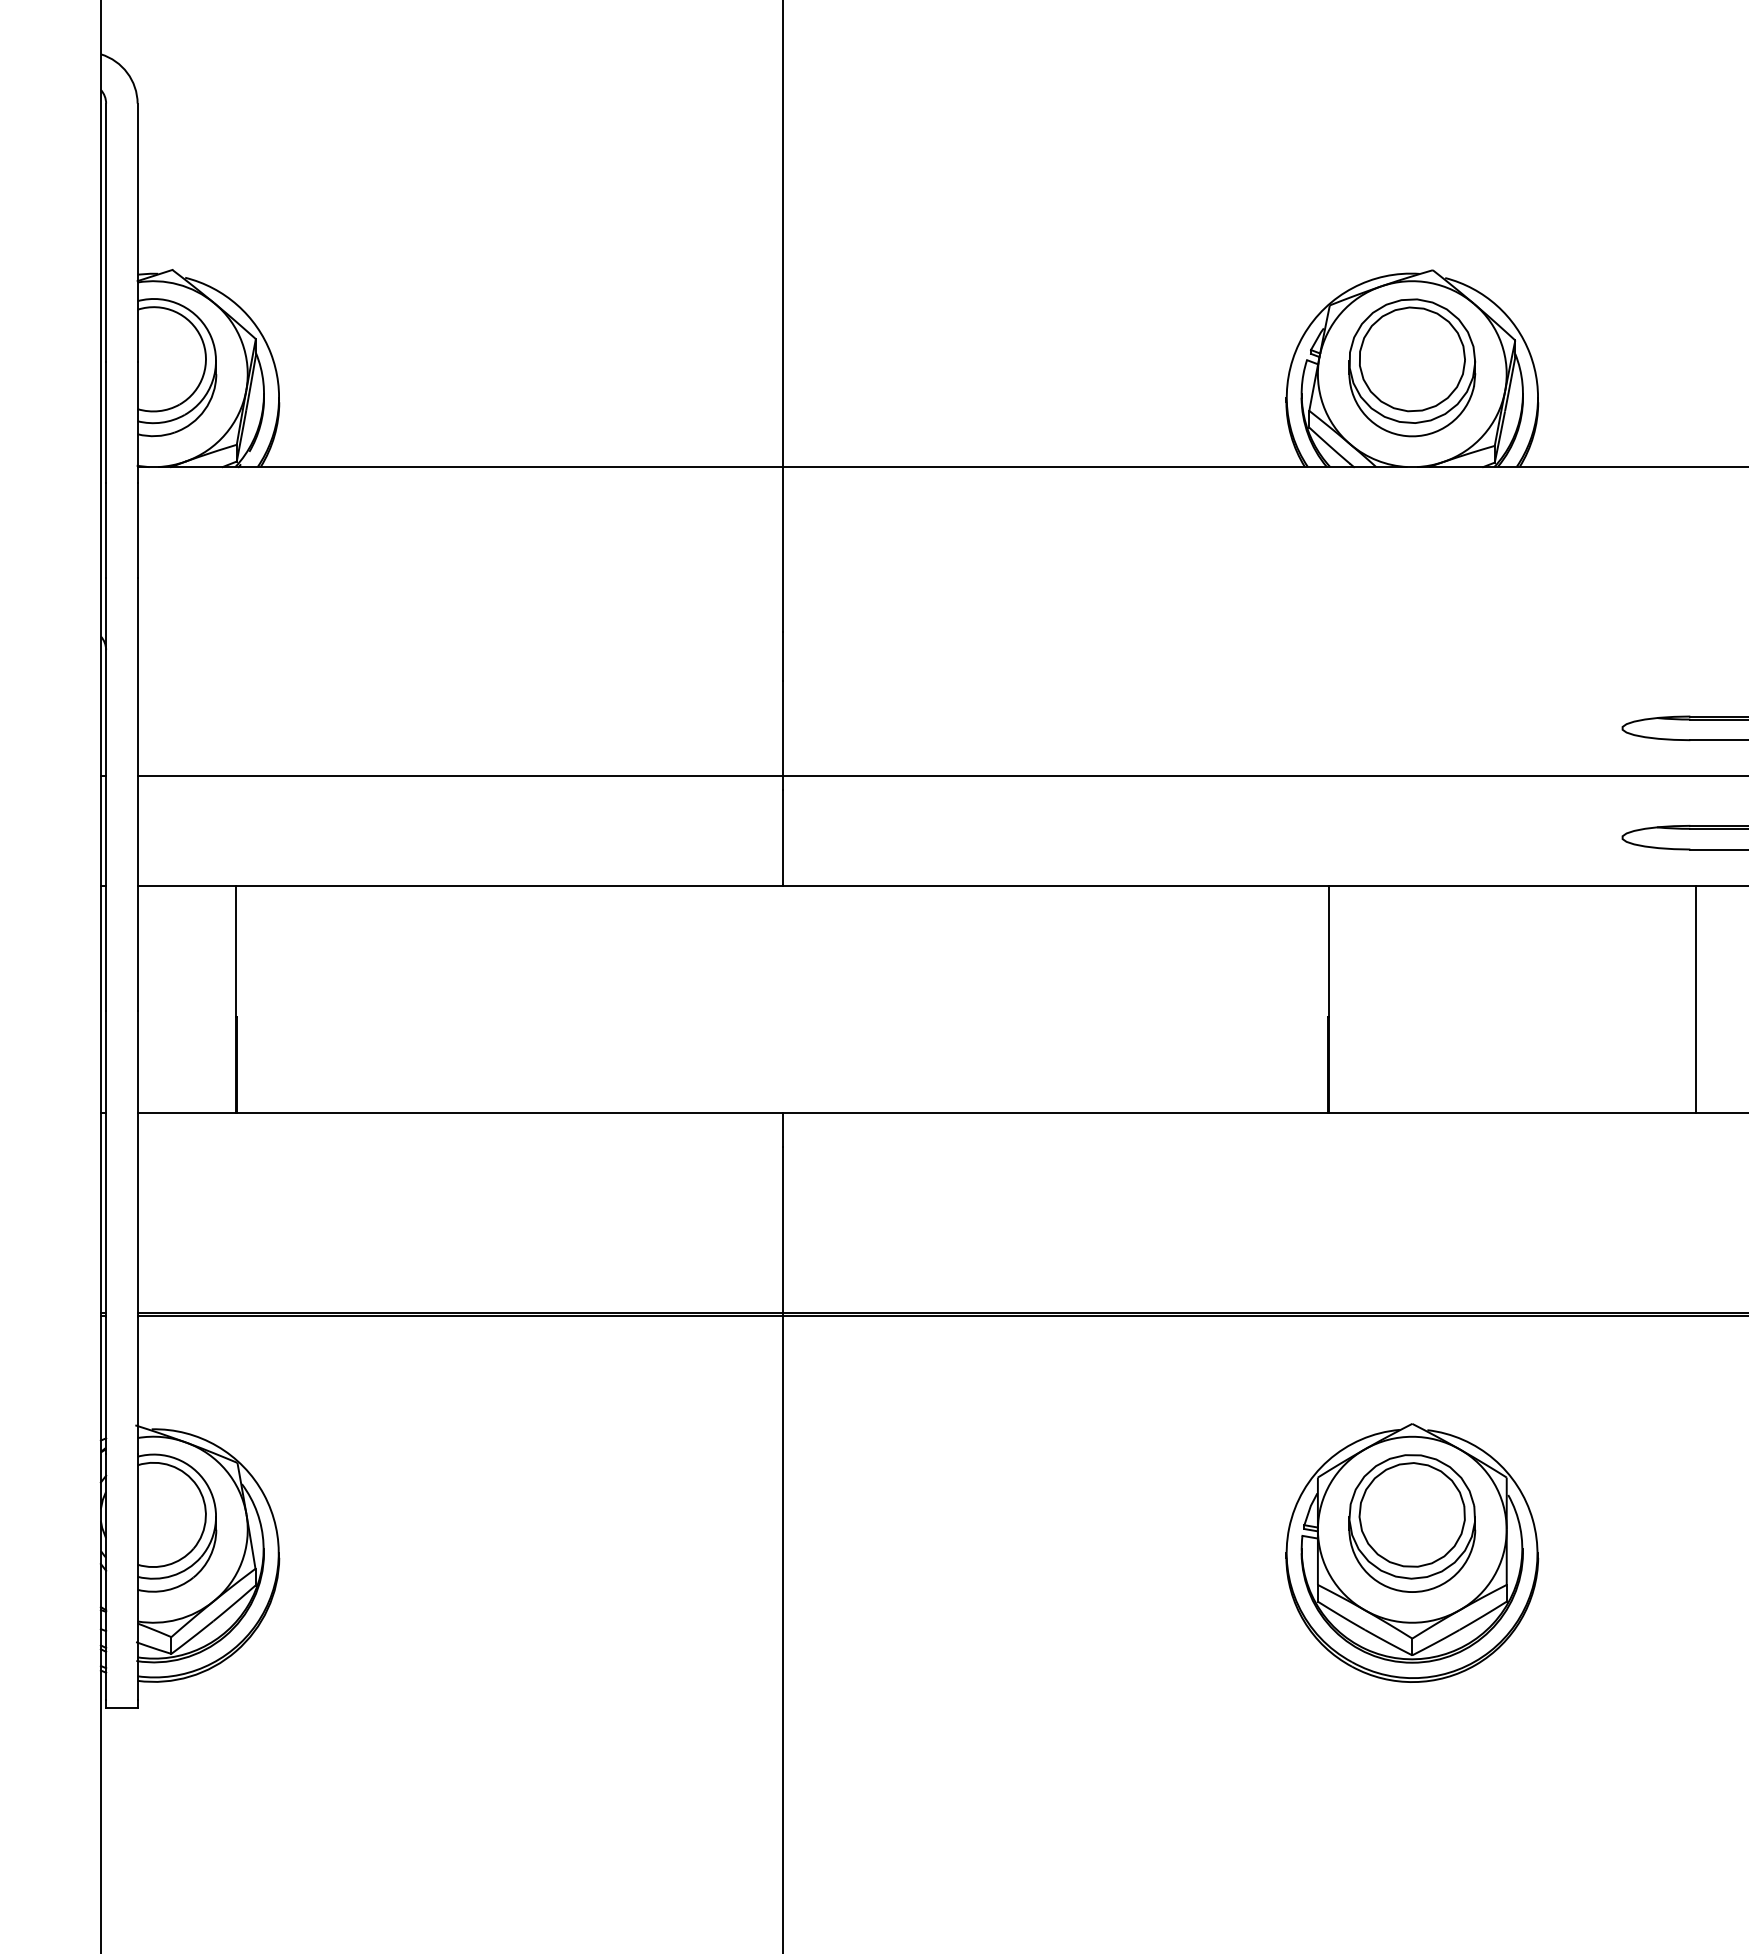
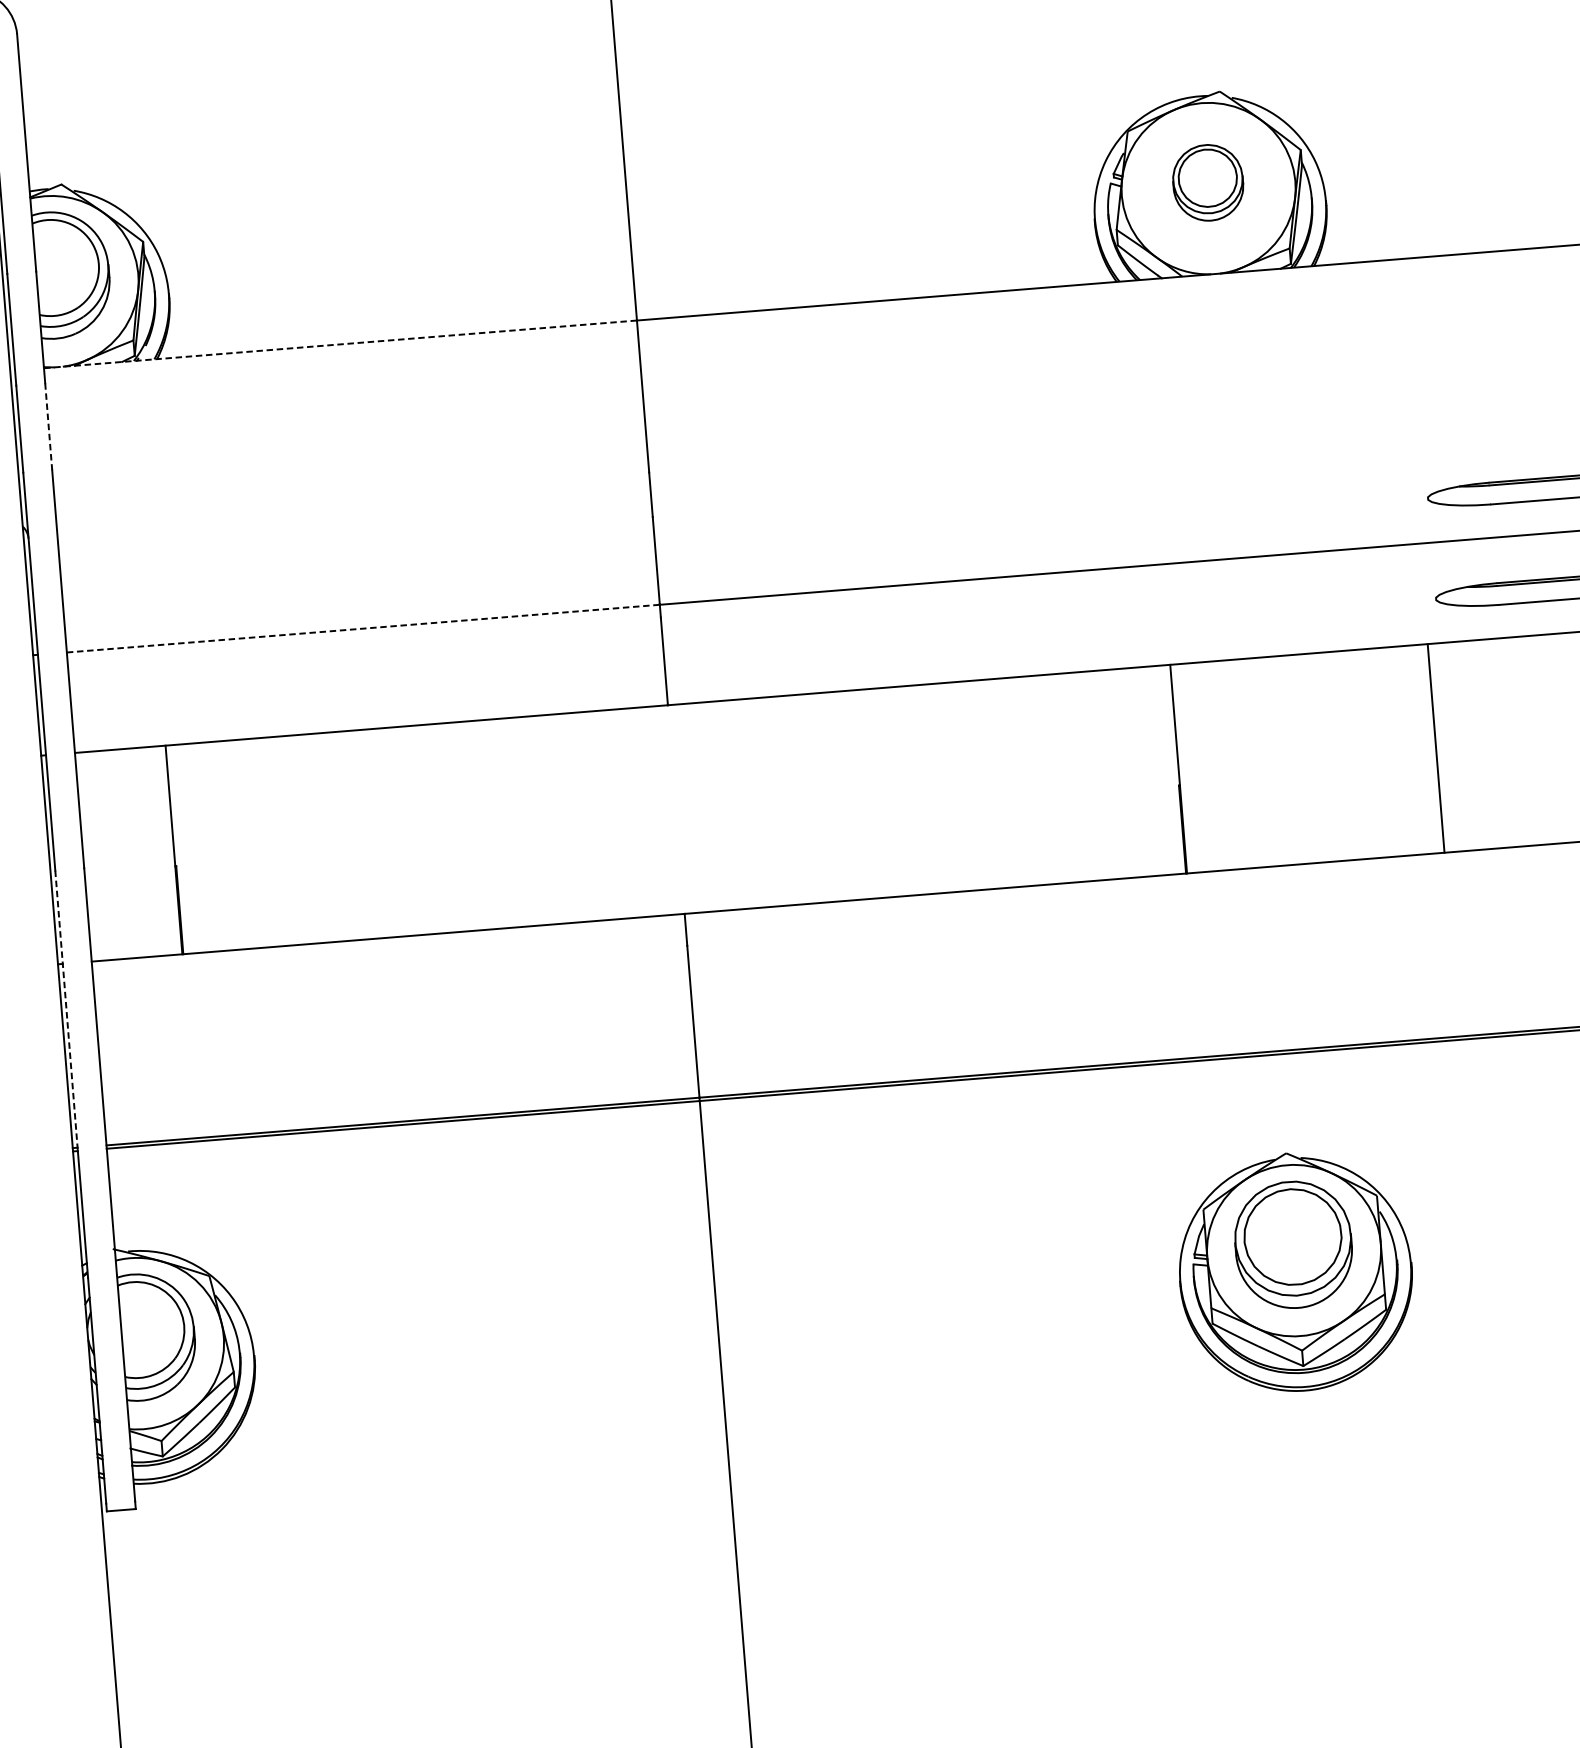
part: (1412, 367) -> (1208, 182), size x0.6
line: (460, 467) -> (340, 344), solid -> dashed
line: (137, 531) -> (48, 427), solid -> dashed
line: (460, 776) -> (363, 628), solid -> dashed
line: (1695, 998) -> (1435, 747), moved
line: (106, 1163) -> (66, 1010), solid -> dashed

